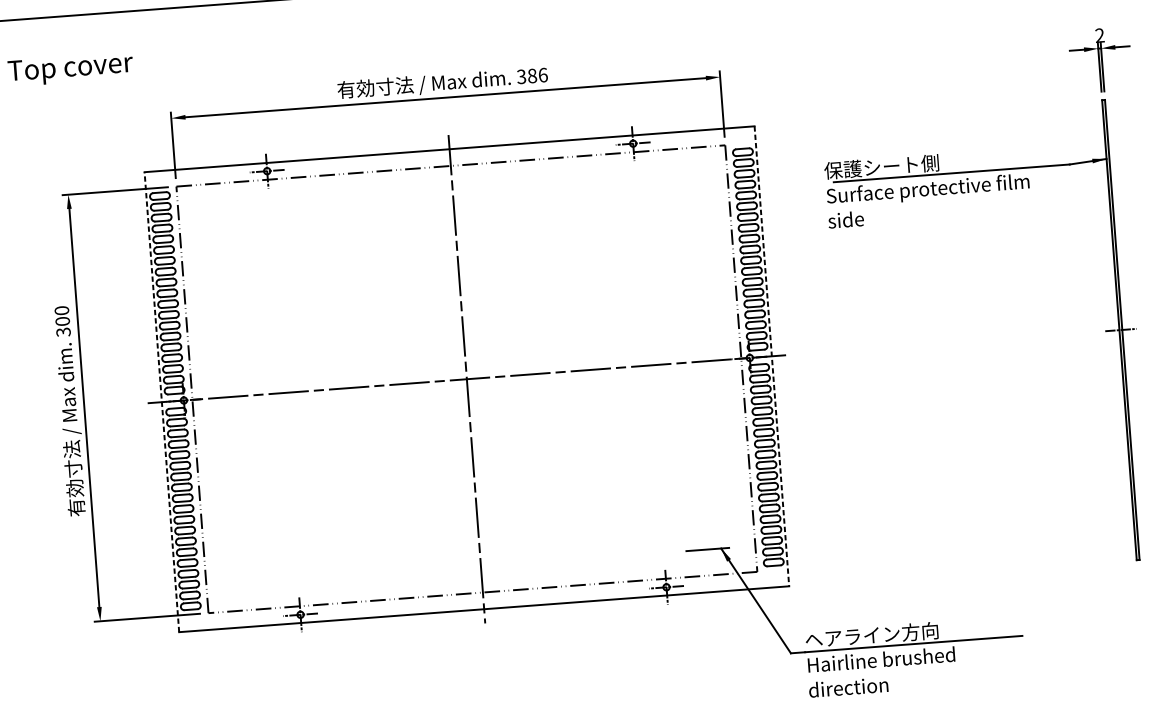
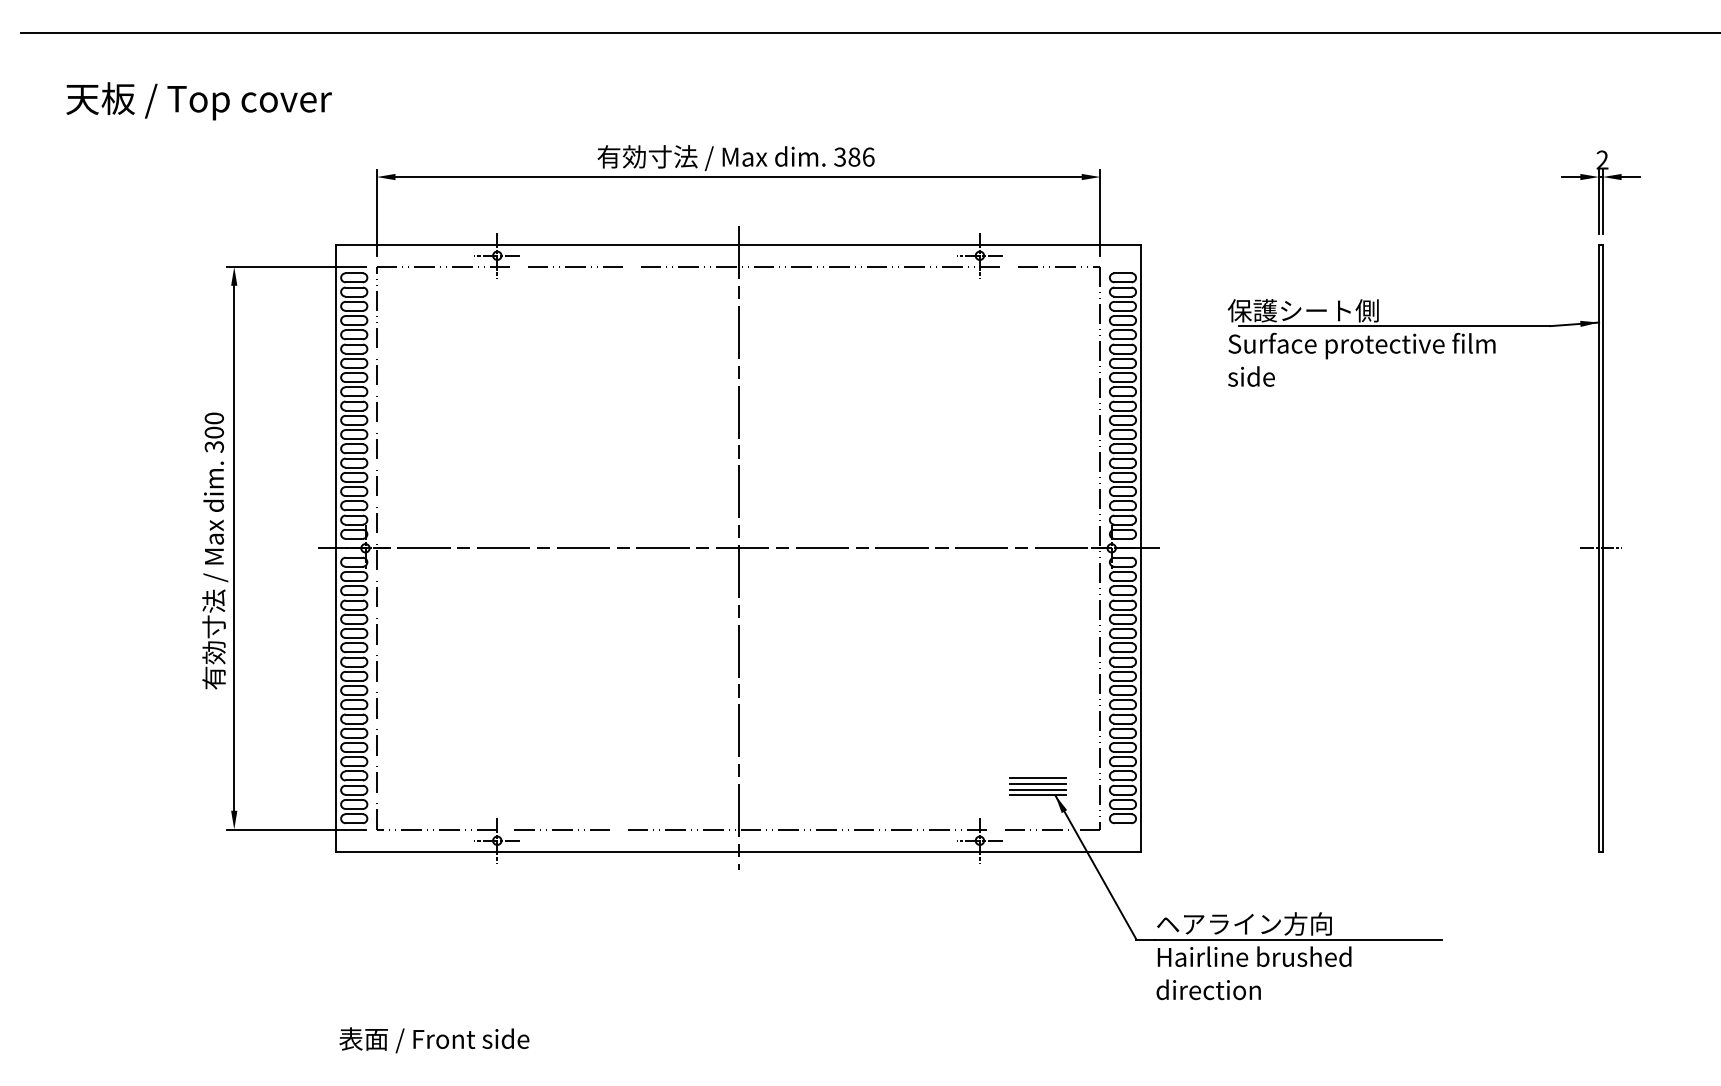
line: (771, 356) -> (1140, 548), dashed -> solid
line: (161, 401) -> (336, 547), dashed -> solid
line: (706, 536) -> (1037, 778), added
line: (707, 541) -> (1037, 784), added
line: (707, 545) -> (1037, 789), added

